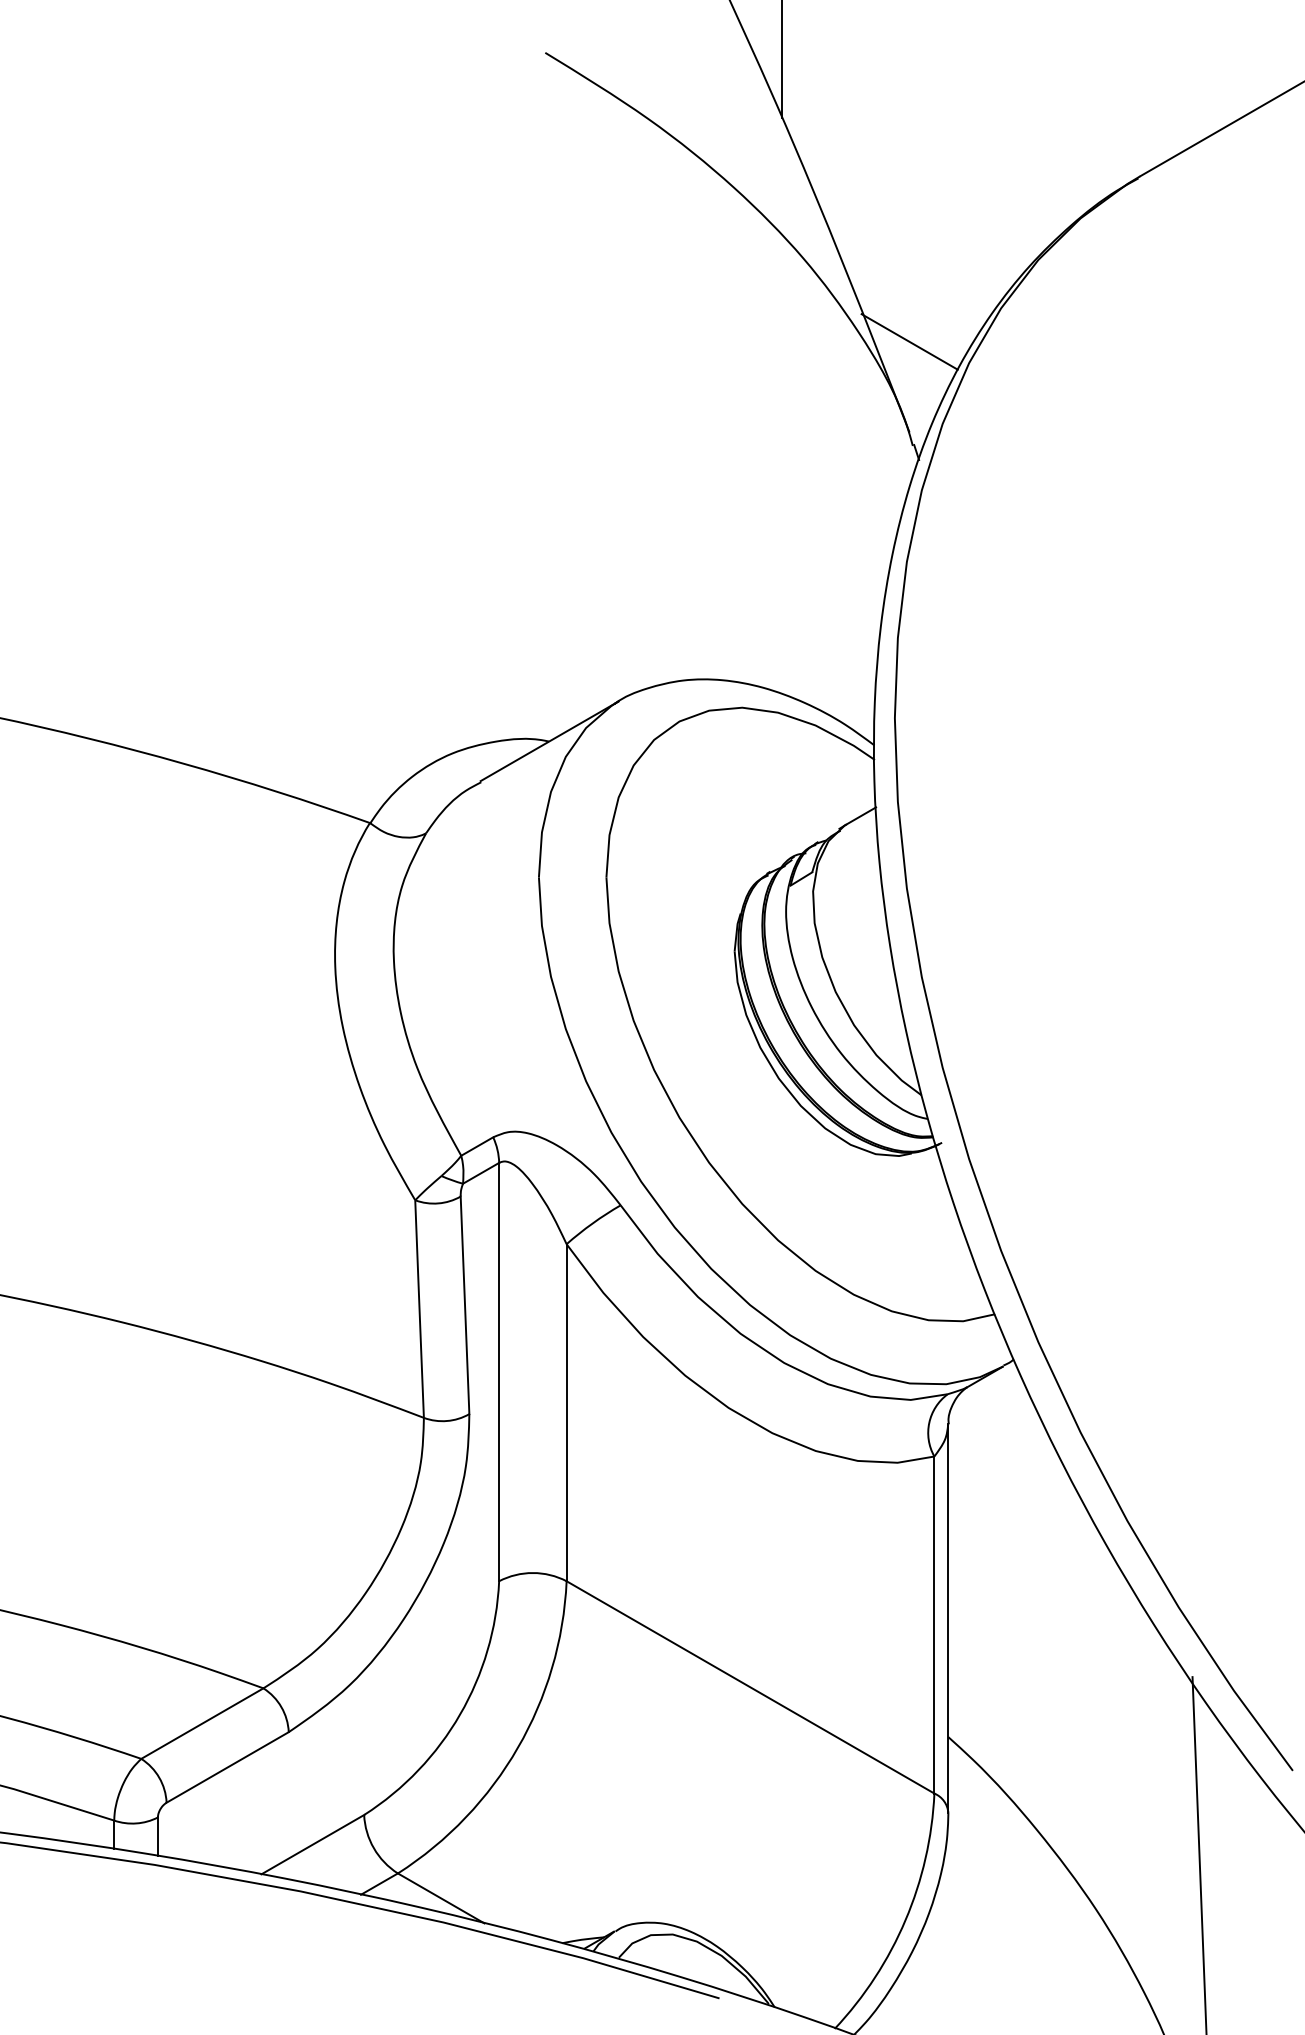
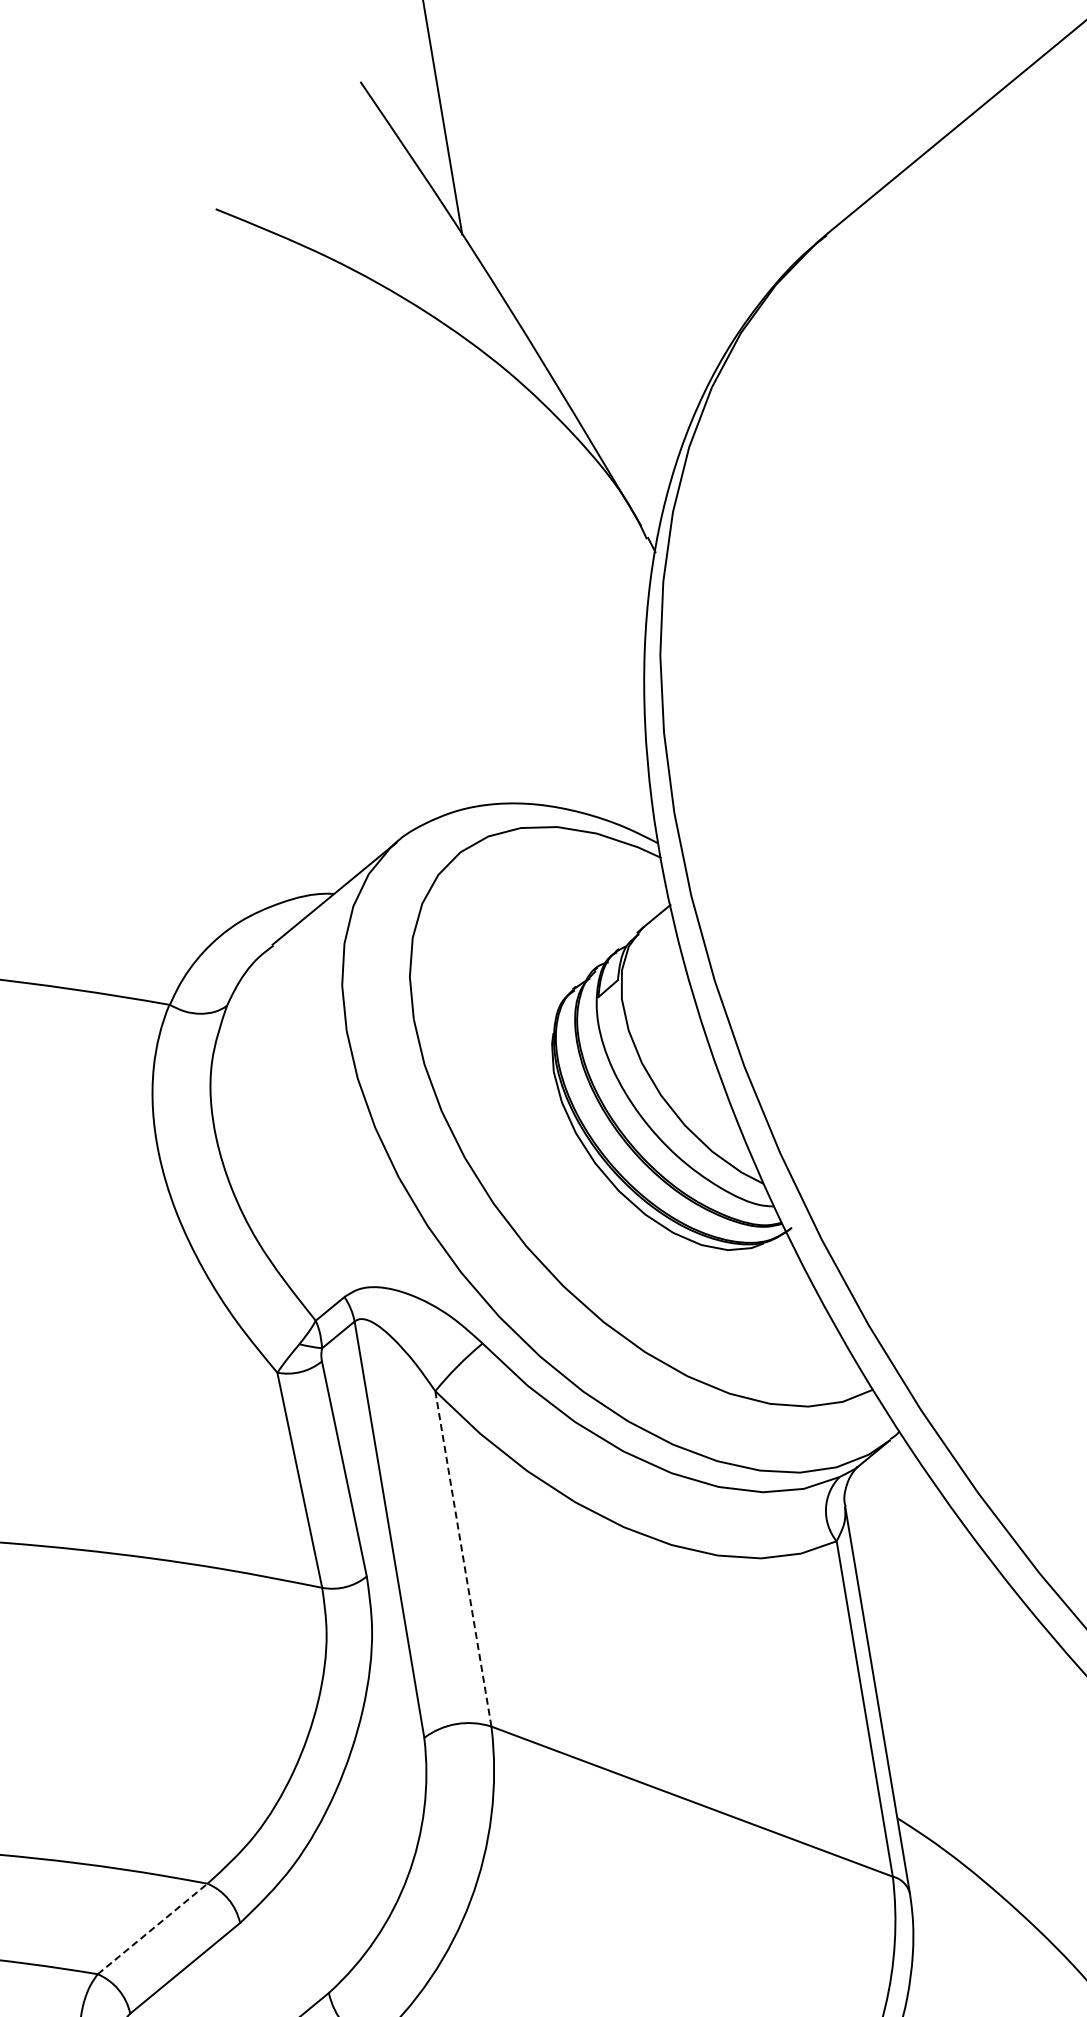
line: (909, 341) -> (626, 435), removed
line: (566, 1412) -> (463, 1558), solid -> dashed
line: (202, 1723) -> (152, 1928), solid -> dashed

